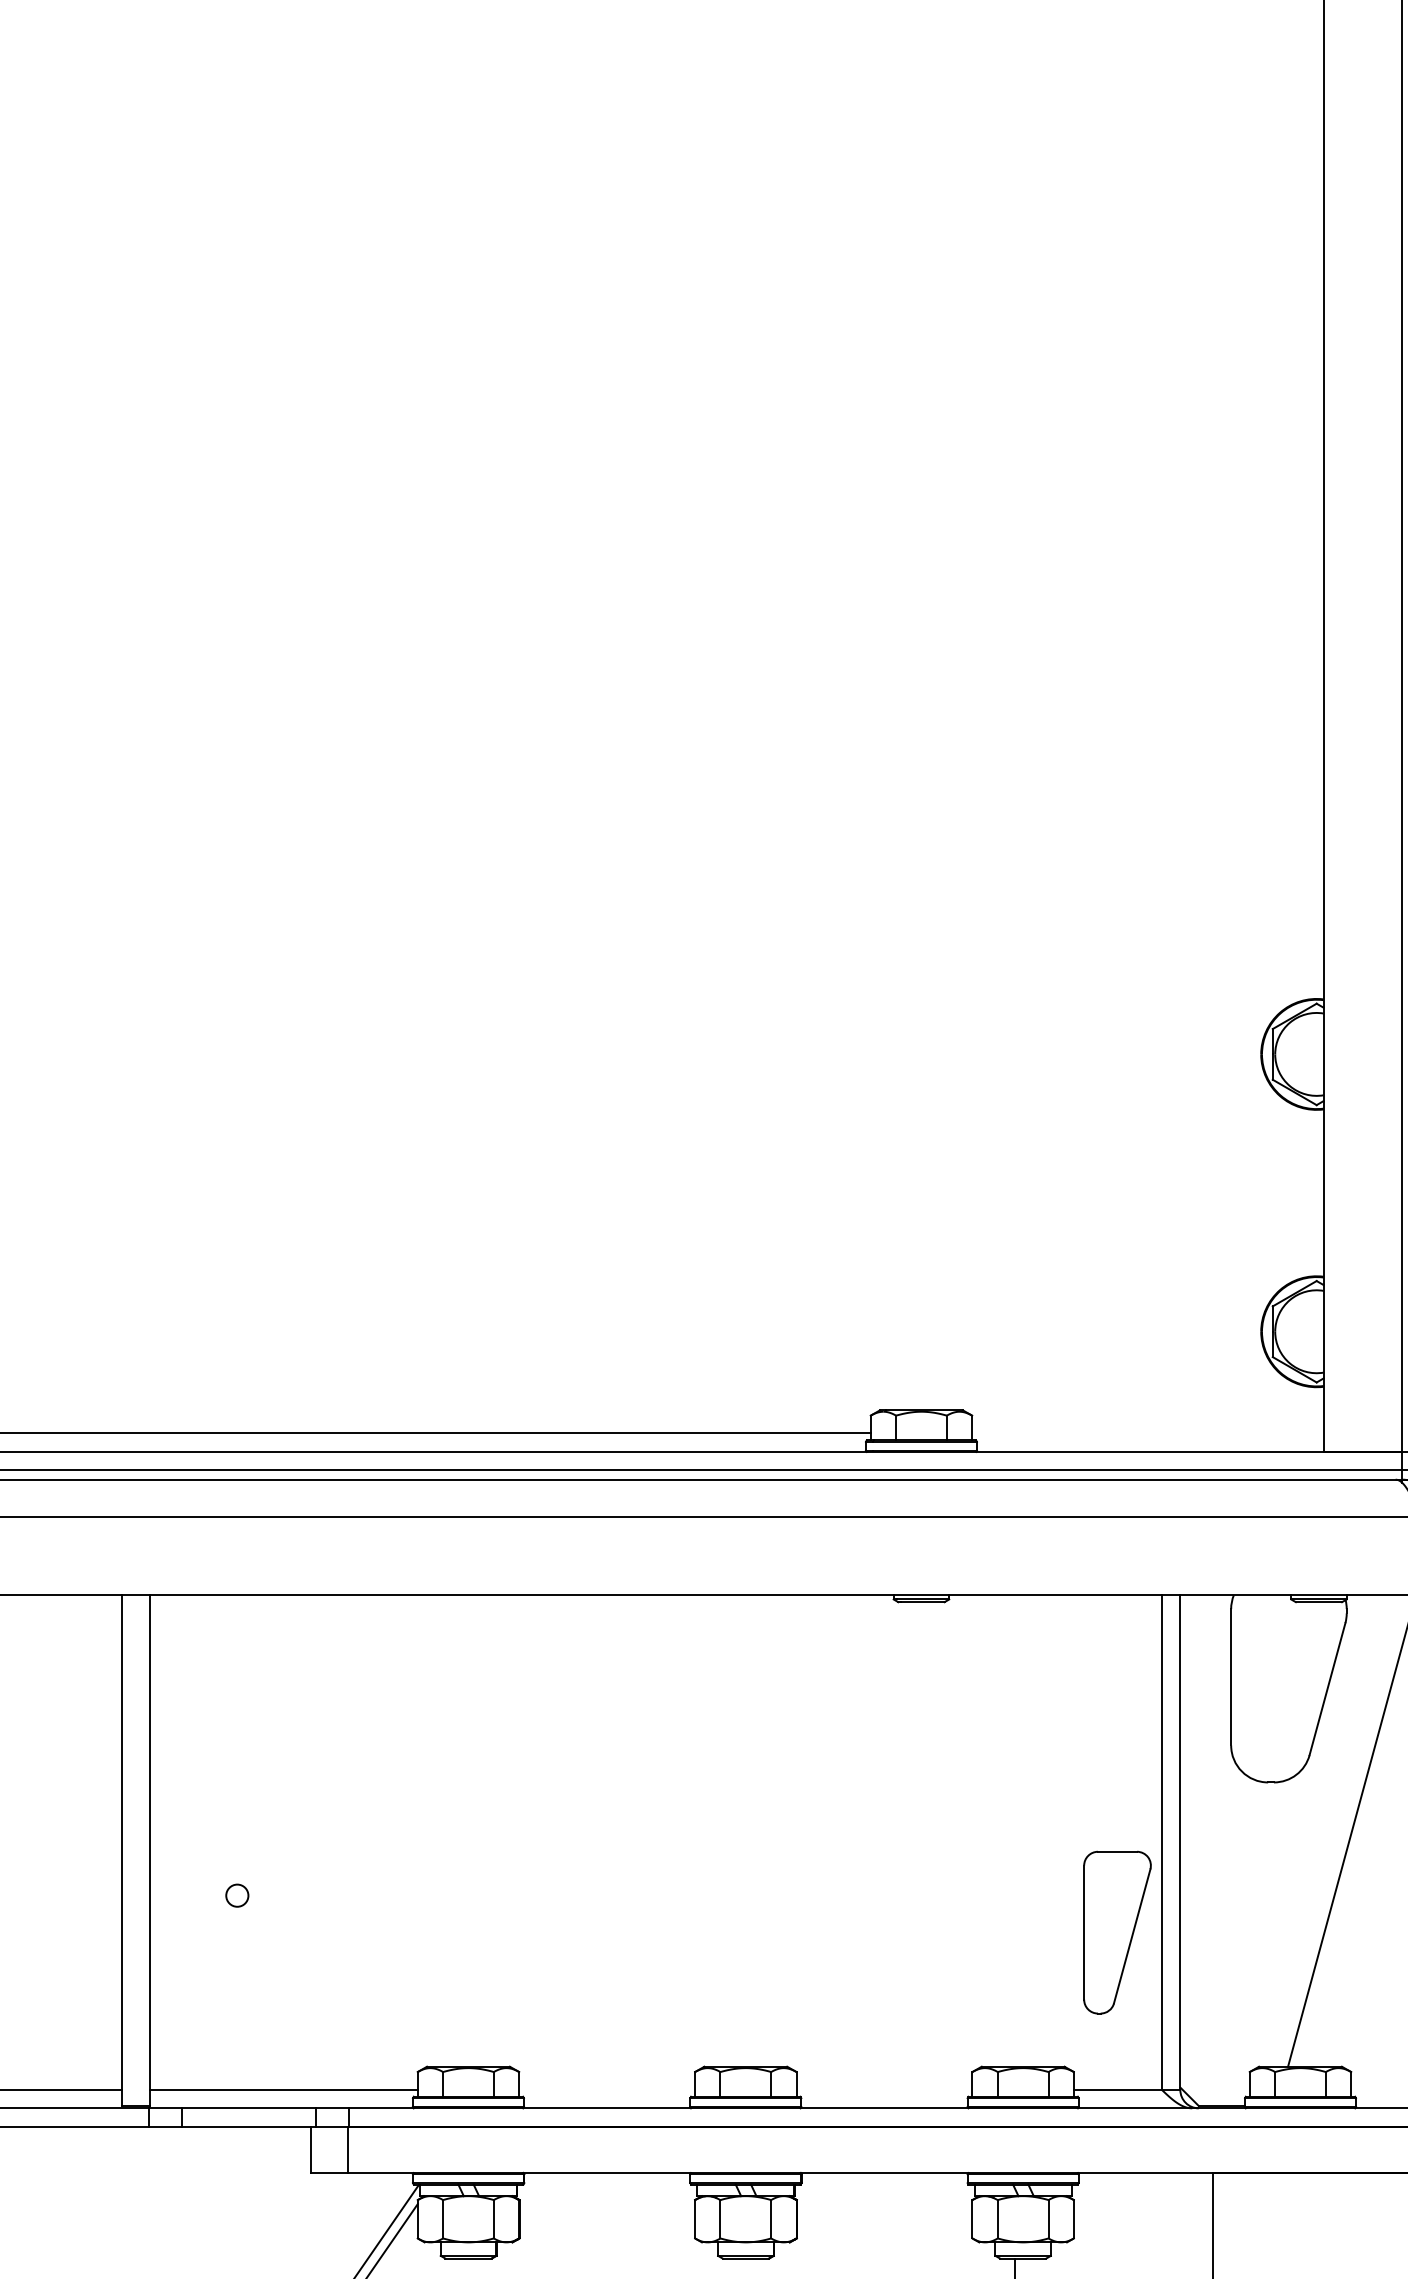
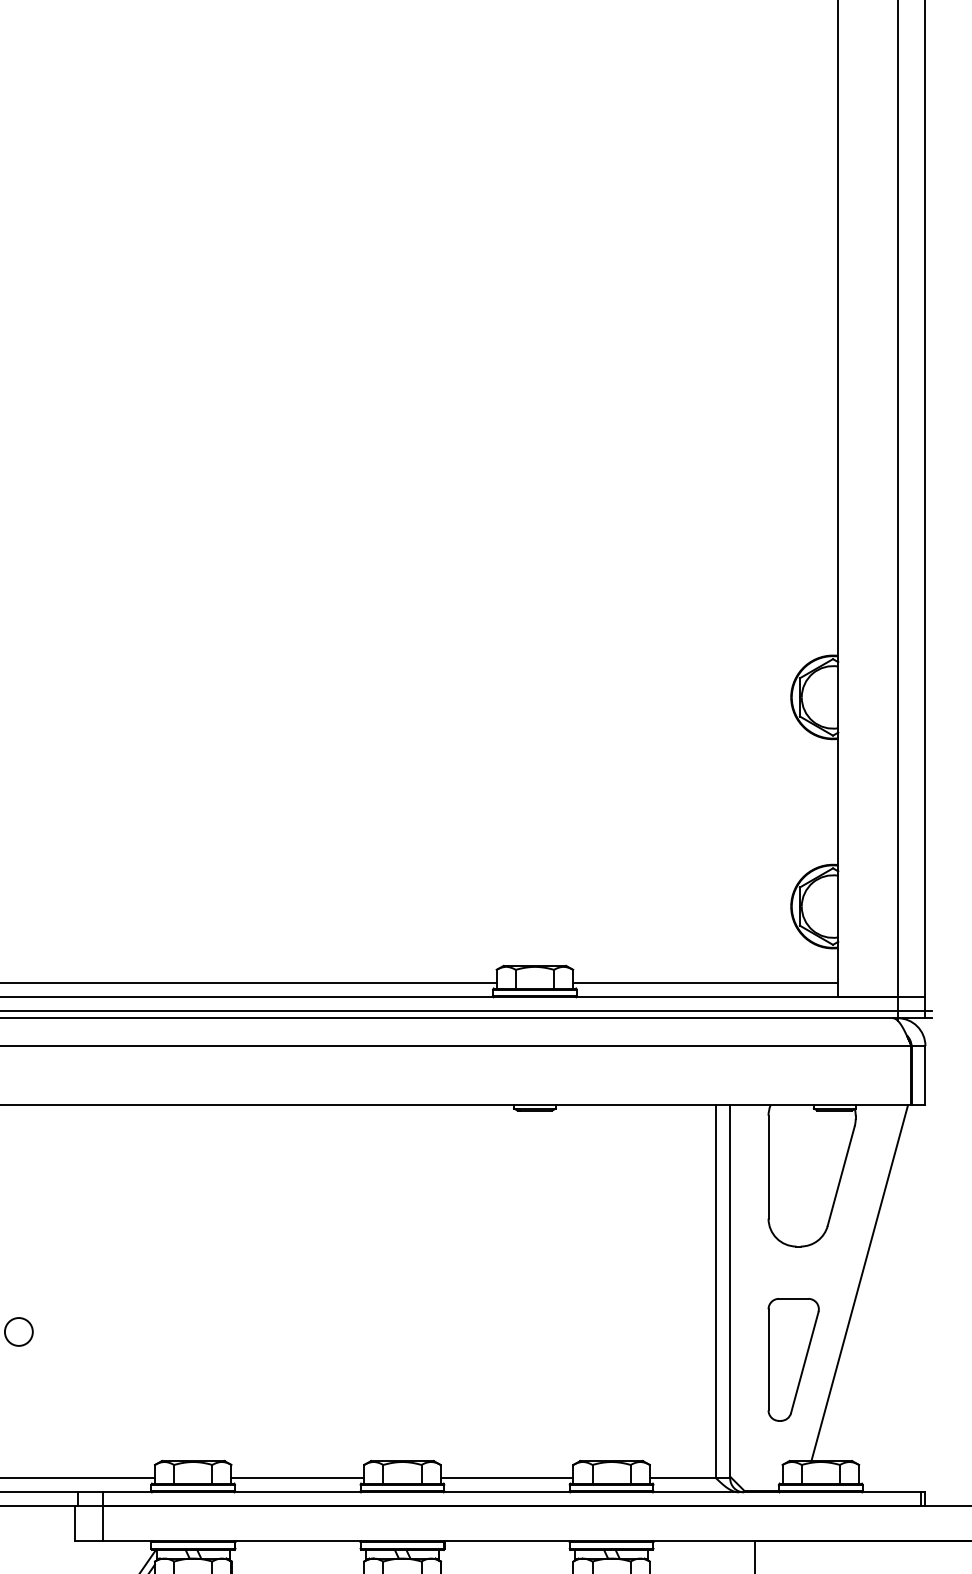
line: (1147, 1433) -> (705, 983), added
circle: (236, 1895) -> (18, 1331), size x1.67
part: (1117, 1932) -> (793, 1359), moved
line: (607, 2089) -> (298, 1478), added
line: (884, 2089) -> (507, 1478), added

